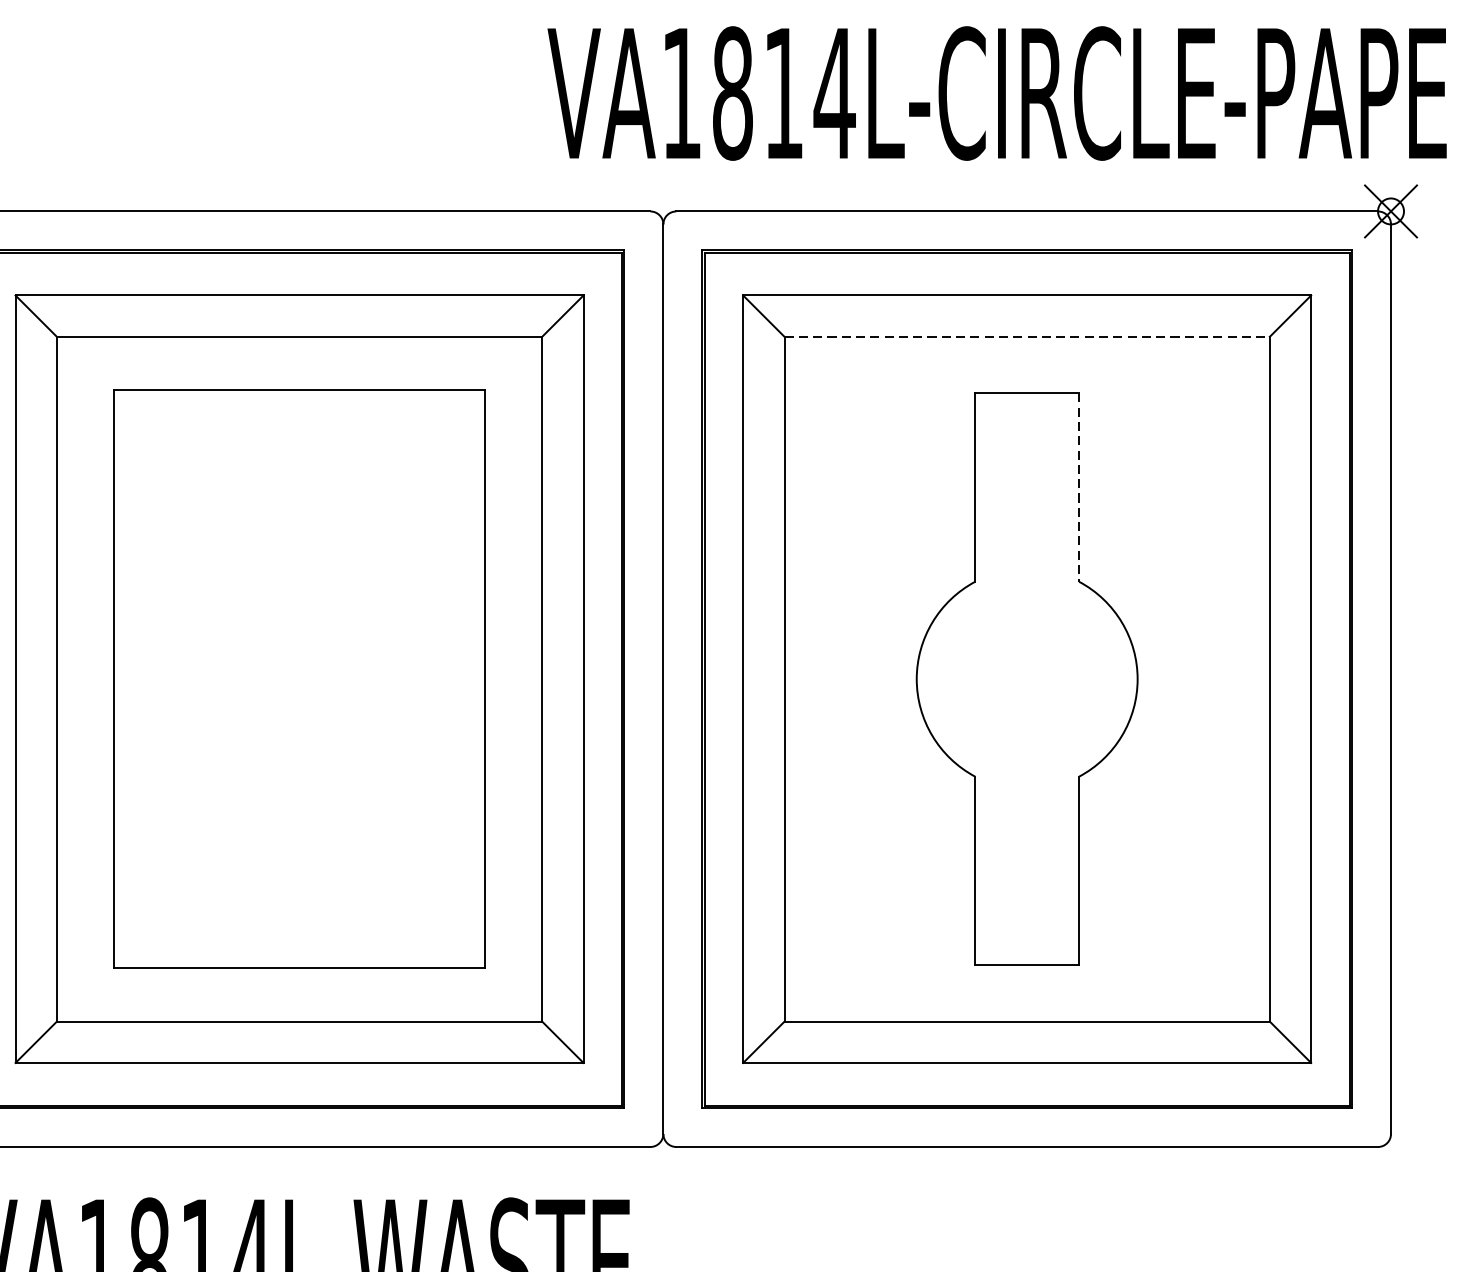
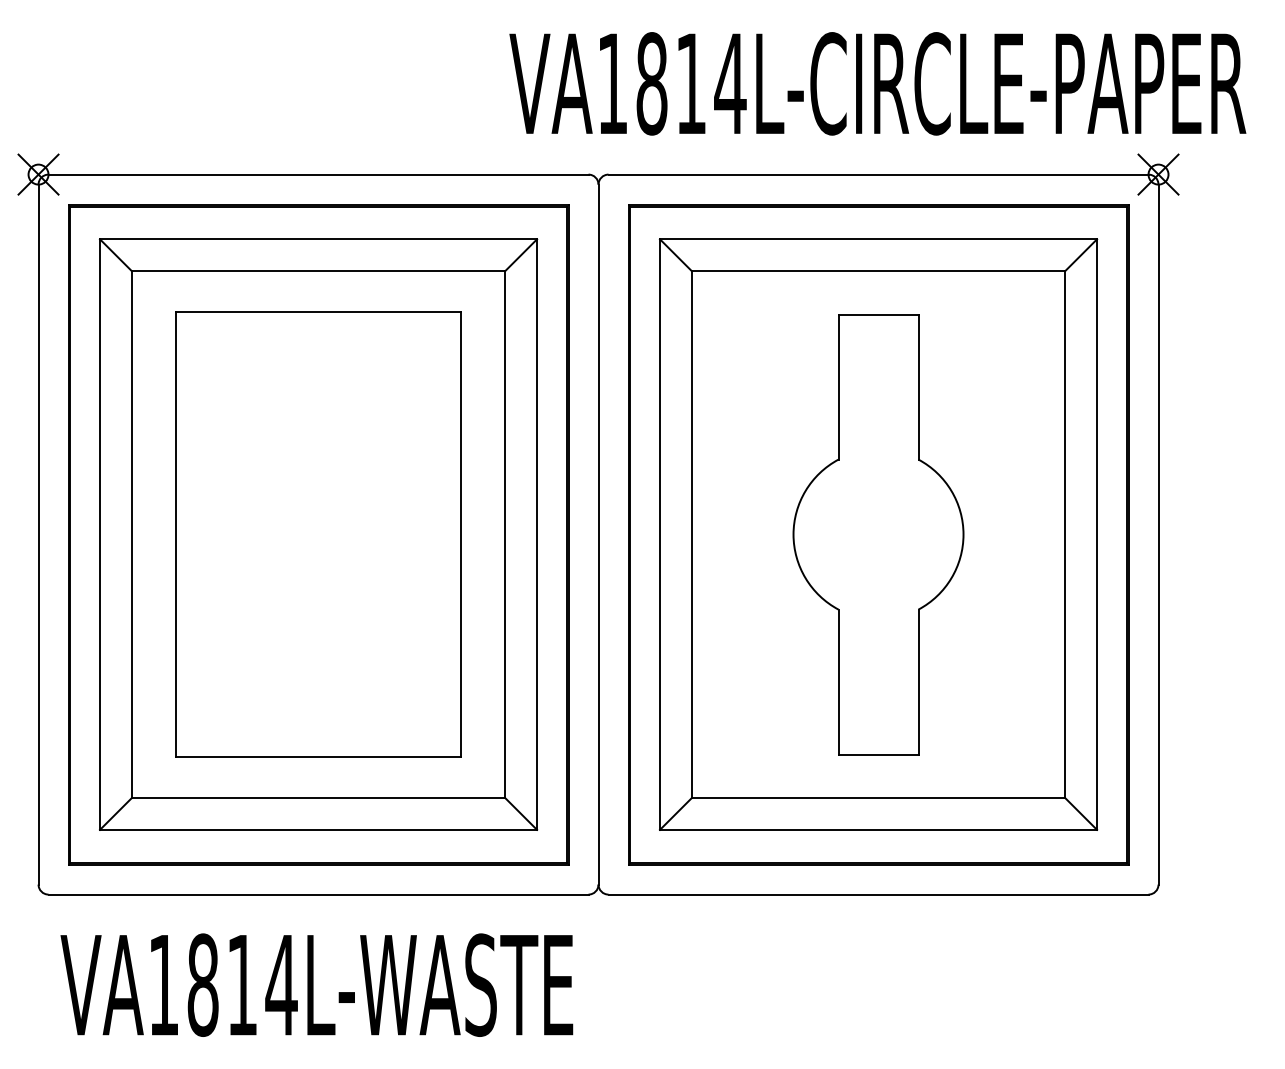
line: (1027, 337) -> (878, 271), dashed -> solid
line: (1079, 488) -> (918, 387), dashed -> solid

